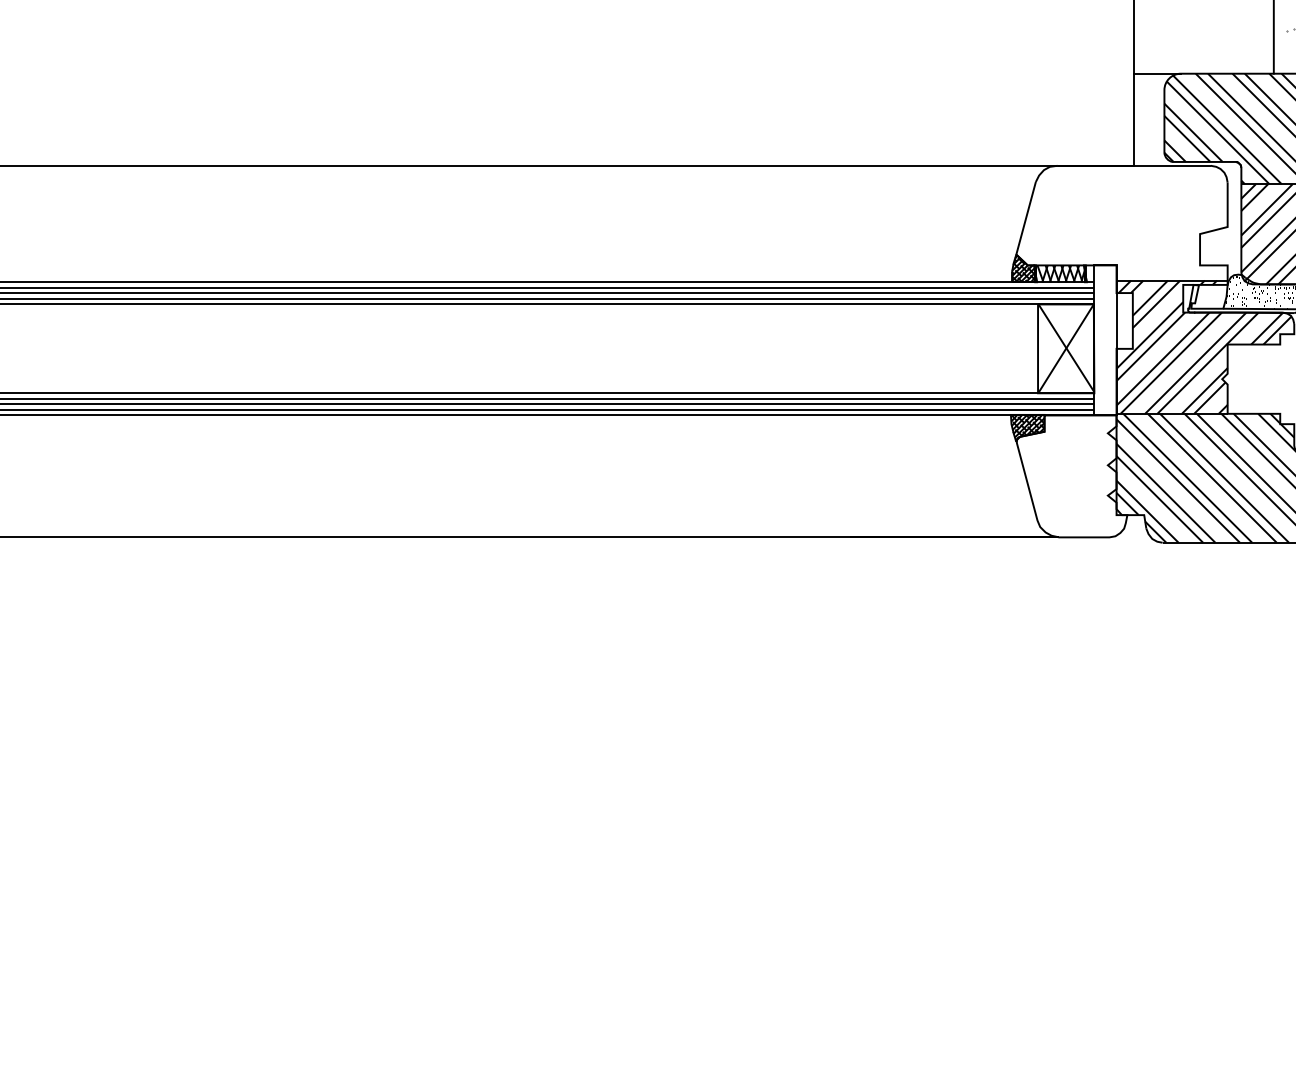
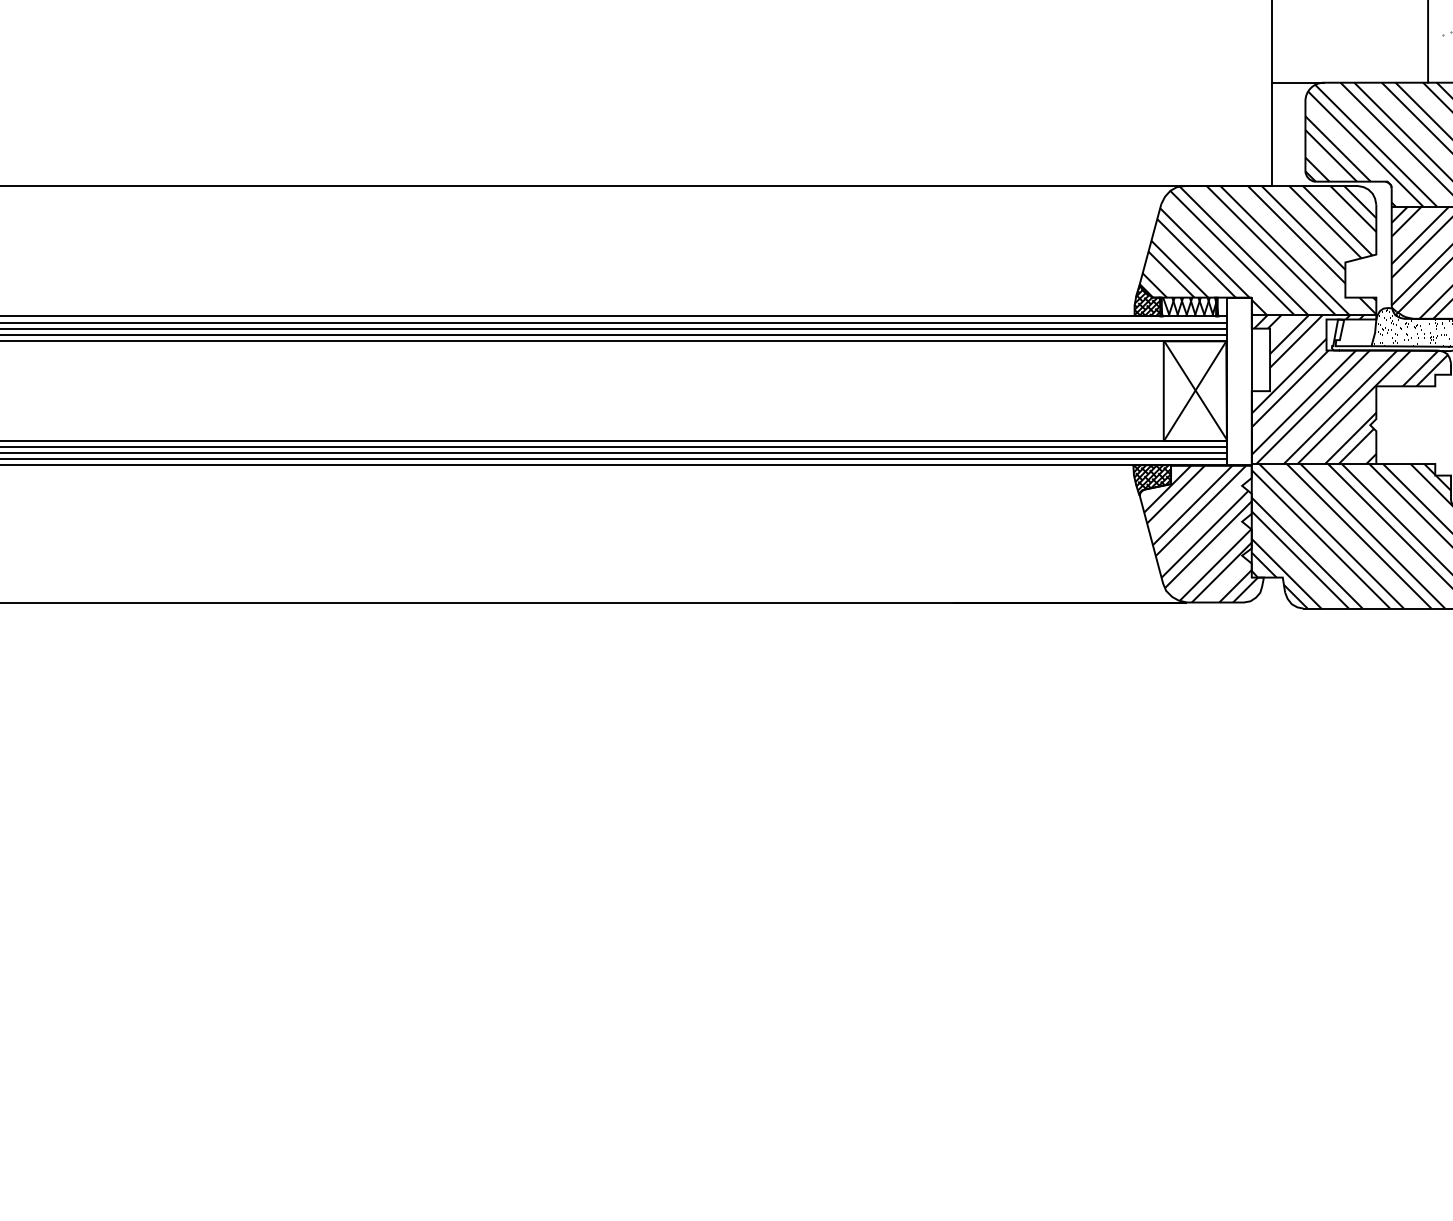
hatch: (1121, 222) -> (1257, 249), added
hatch: (1071, 475) -> (1201, 533), added

